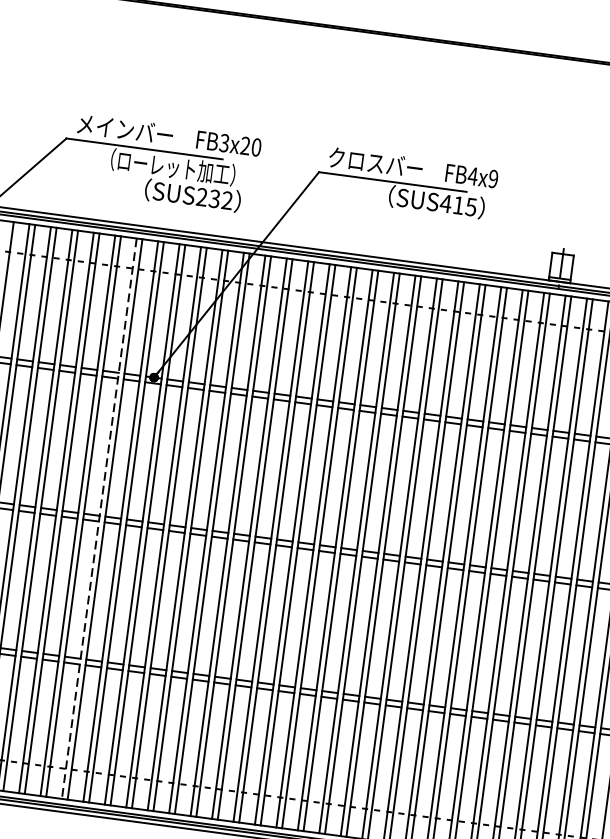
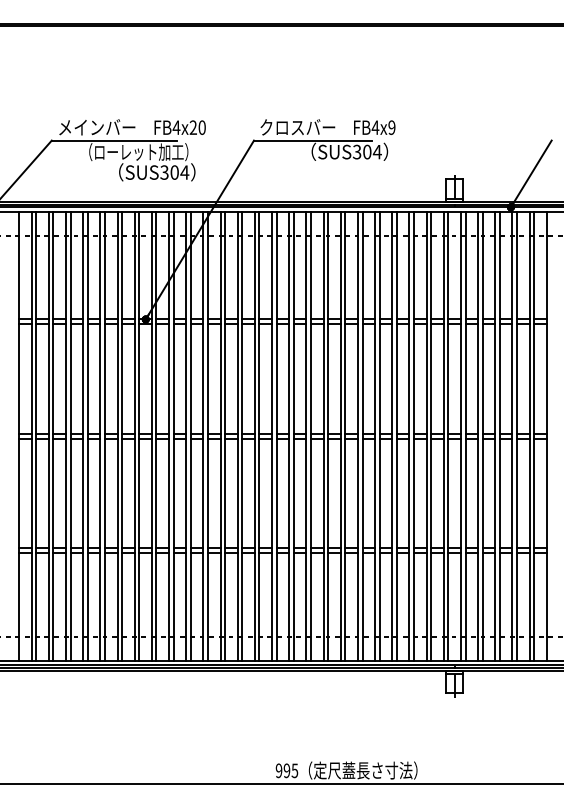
text: (224, 142) -> (176, 127), FB3x20 -> FB4x20
text: (214, 198) -> (174, 172), SUS232 -> SUS304
text: (457, 204) -> (366, 151), SUS415 -> SUS304
line: (99, 518) -> (117, 436), dashed -> solid

